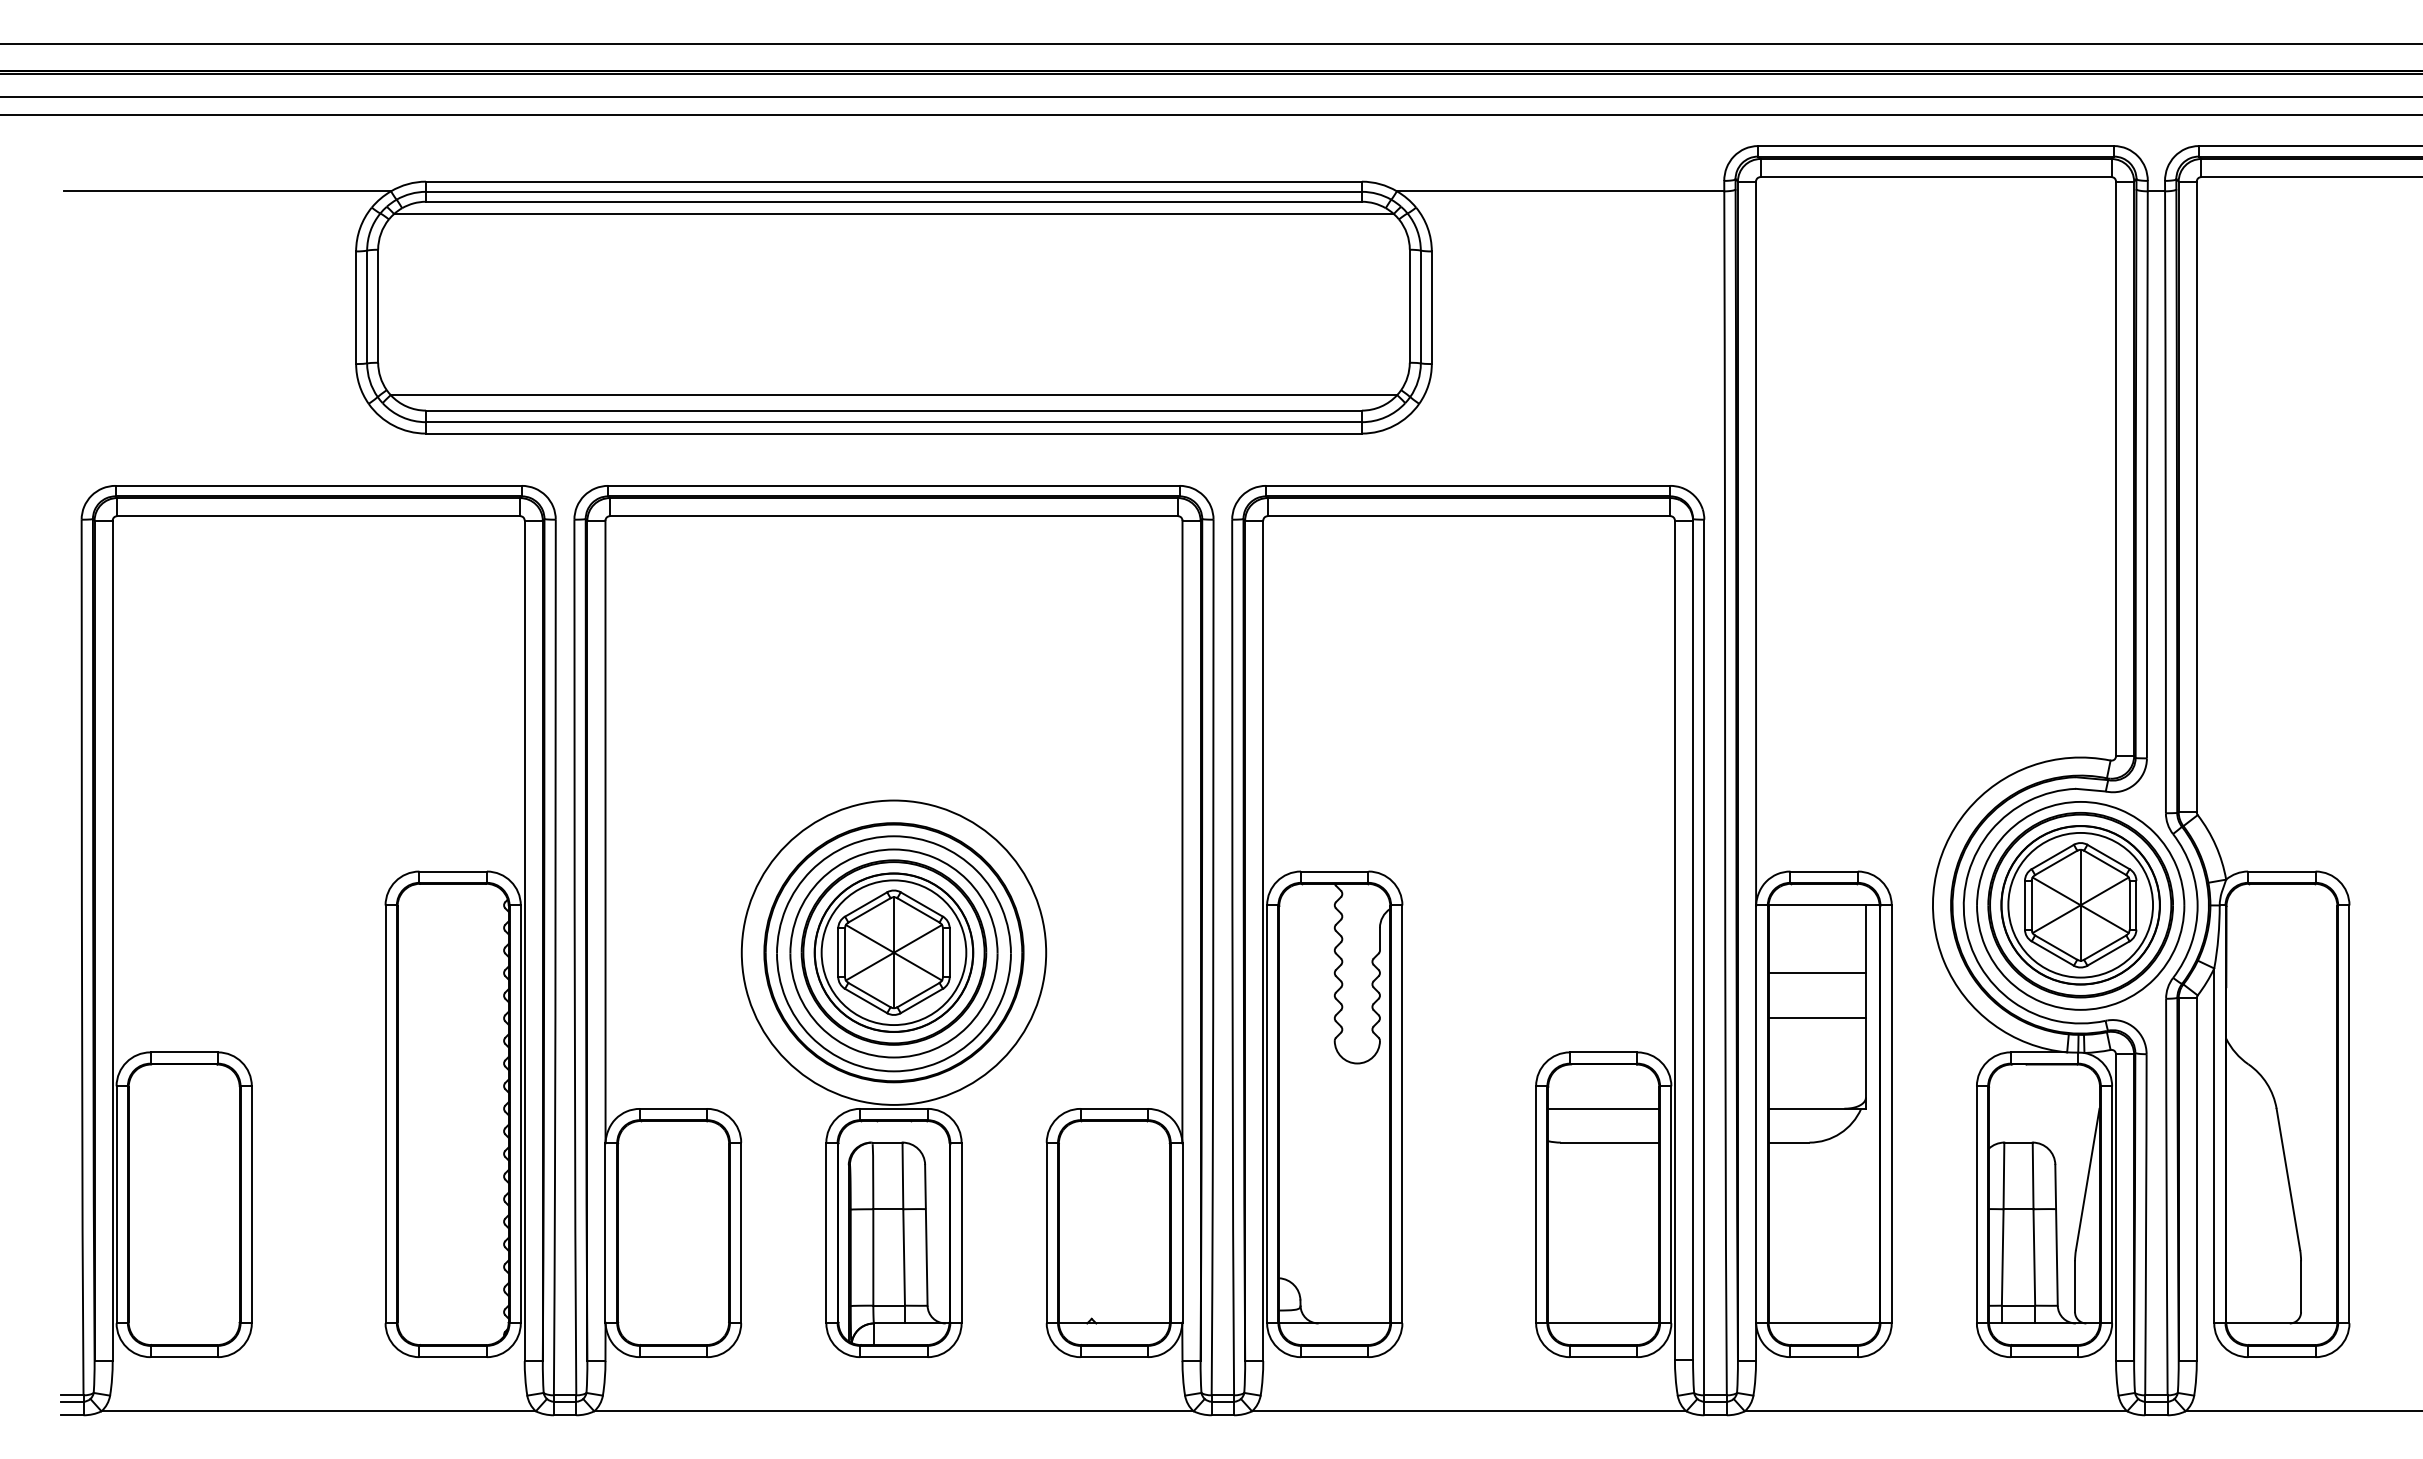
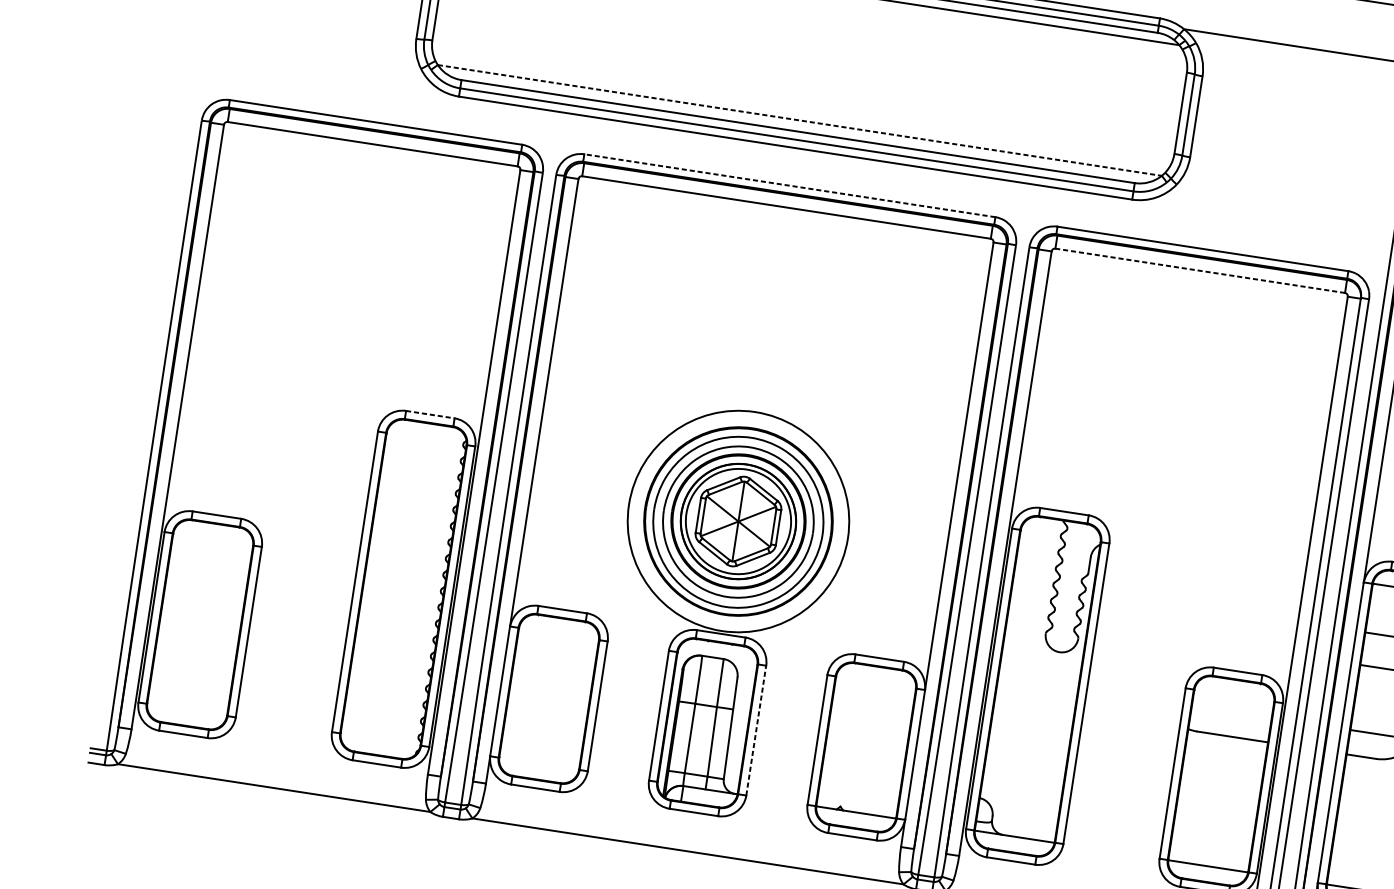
line: (894, 395) -> (800, 120), solid -> dashed
line: (893, 485) -> (789, 185), solid -> dashed
line: (1468, 516) -> (1199, 270), solid -> dashed
line: (453, 871) -> (430, 414), solid -> dashed
line: (1603, 1108) -> (1231, 711), removed
line: (961, 1232) -> (756, 730), solid -> dashed

